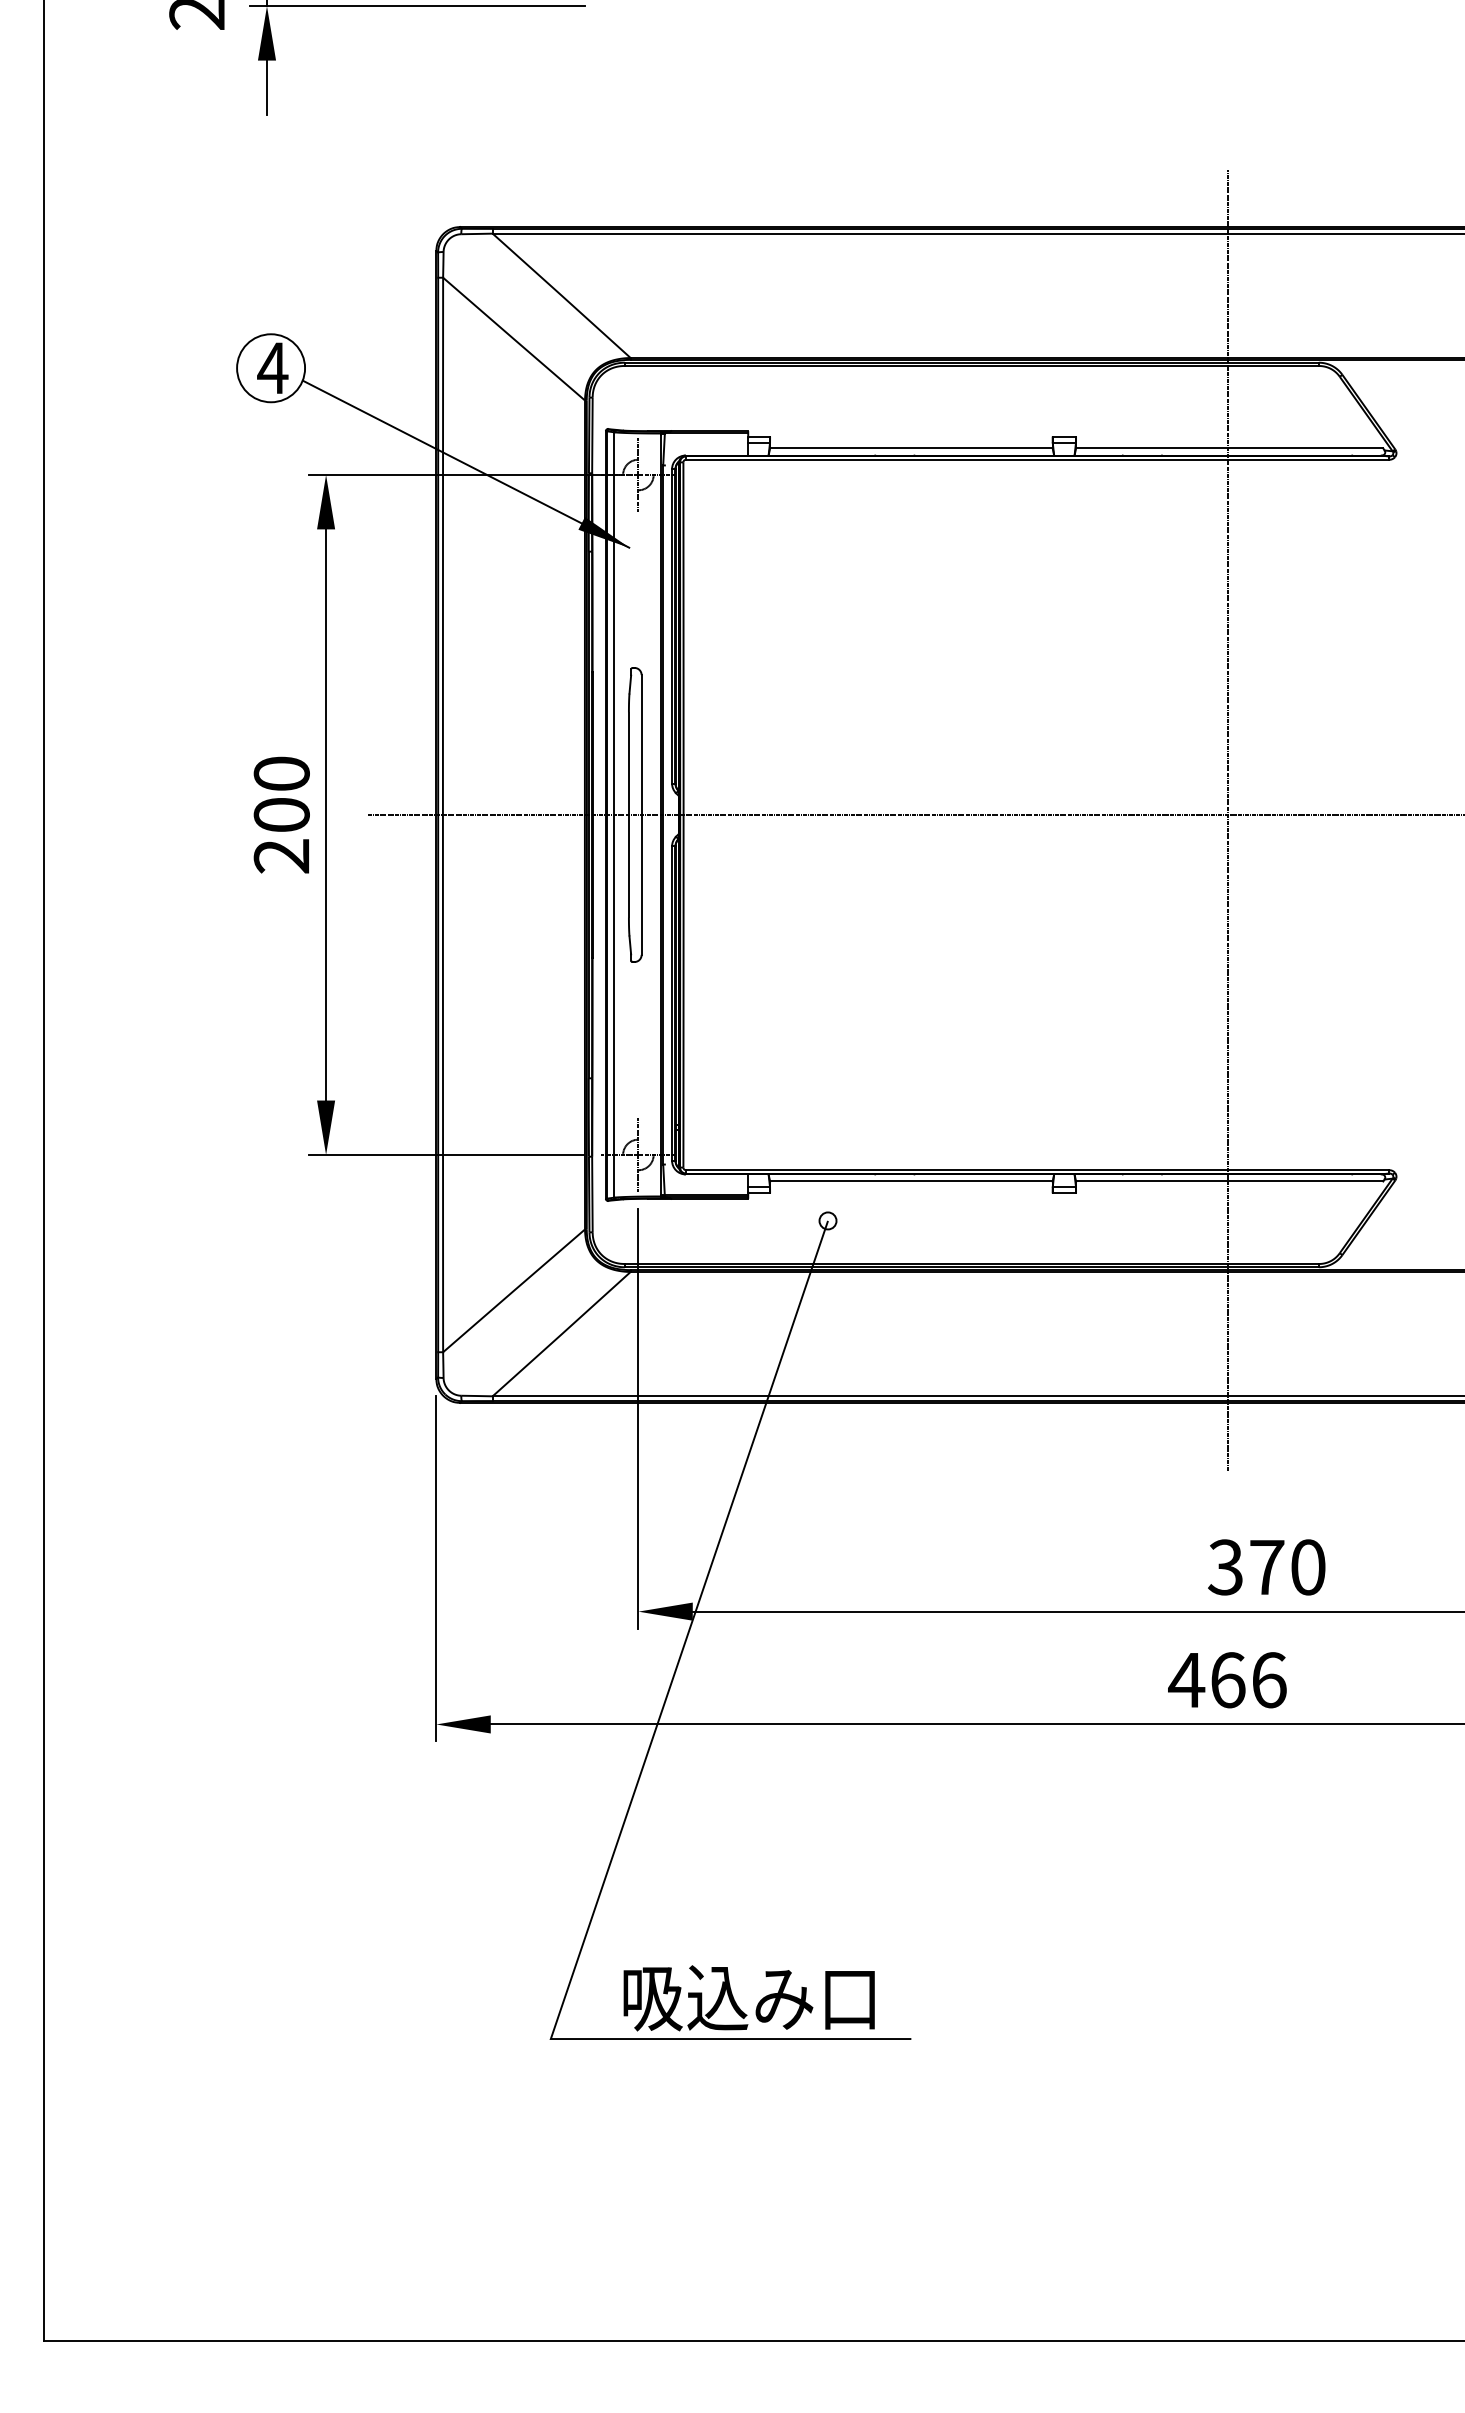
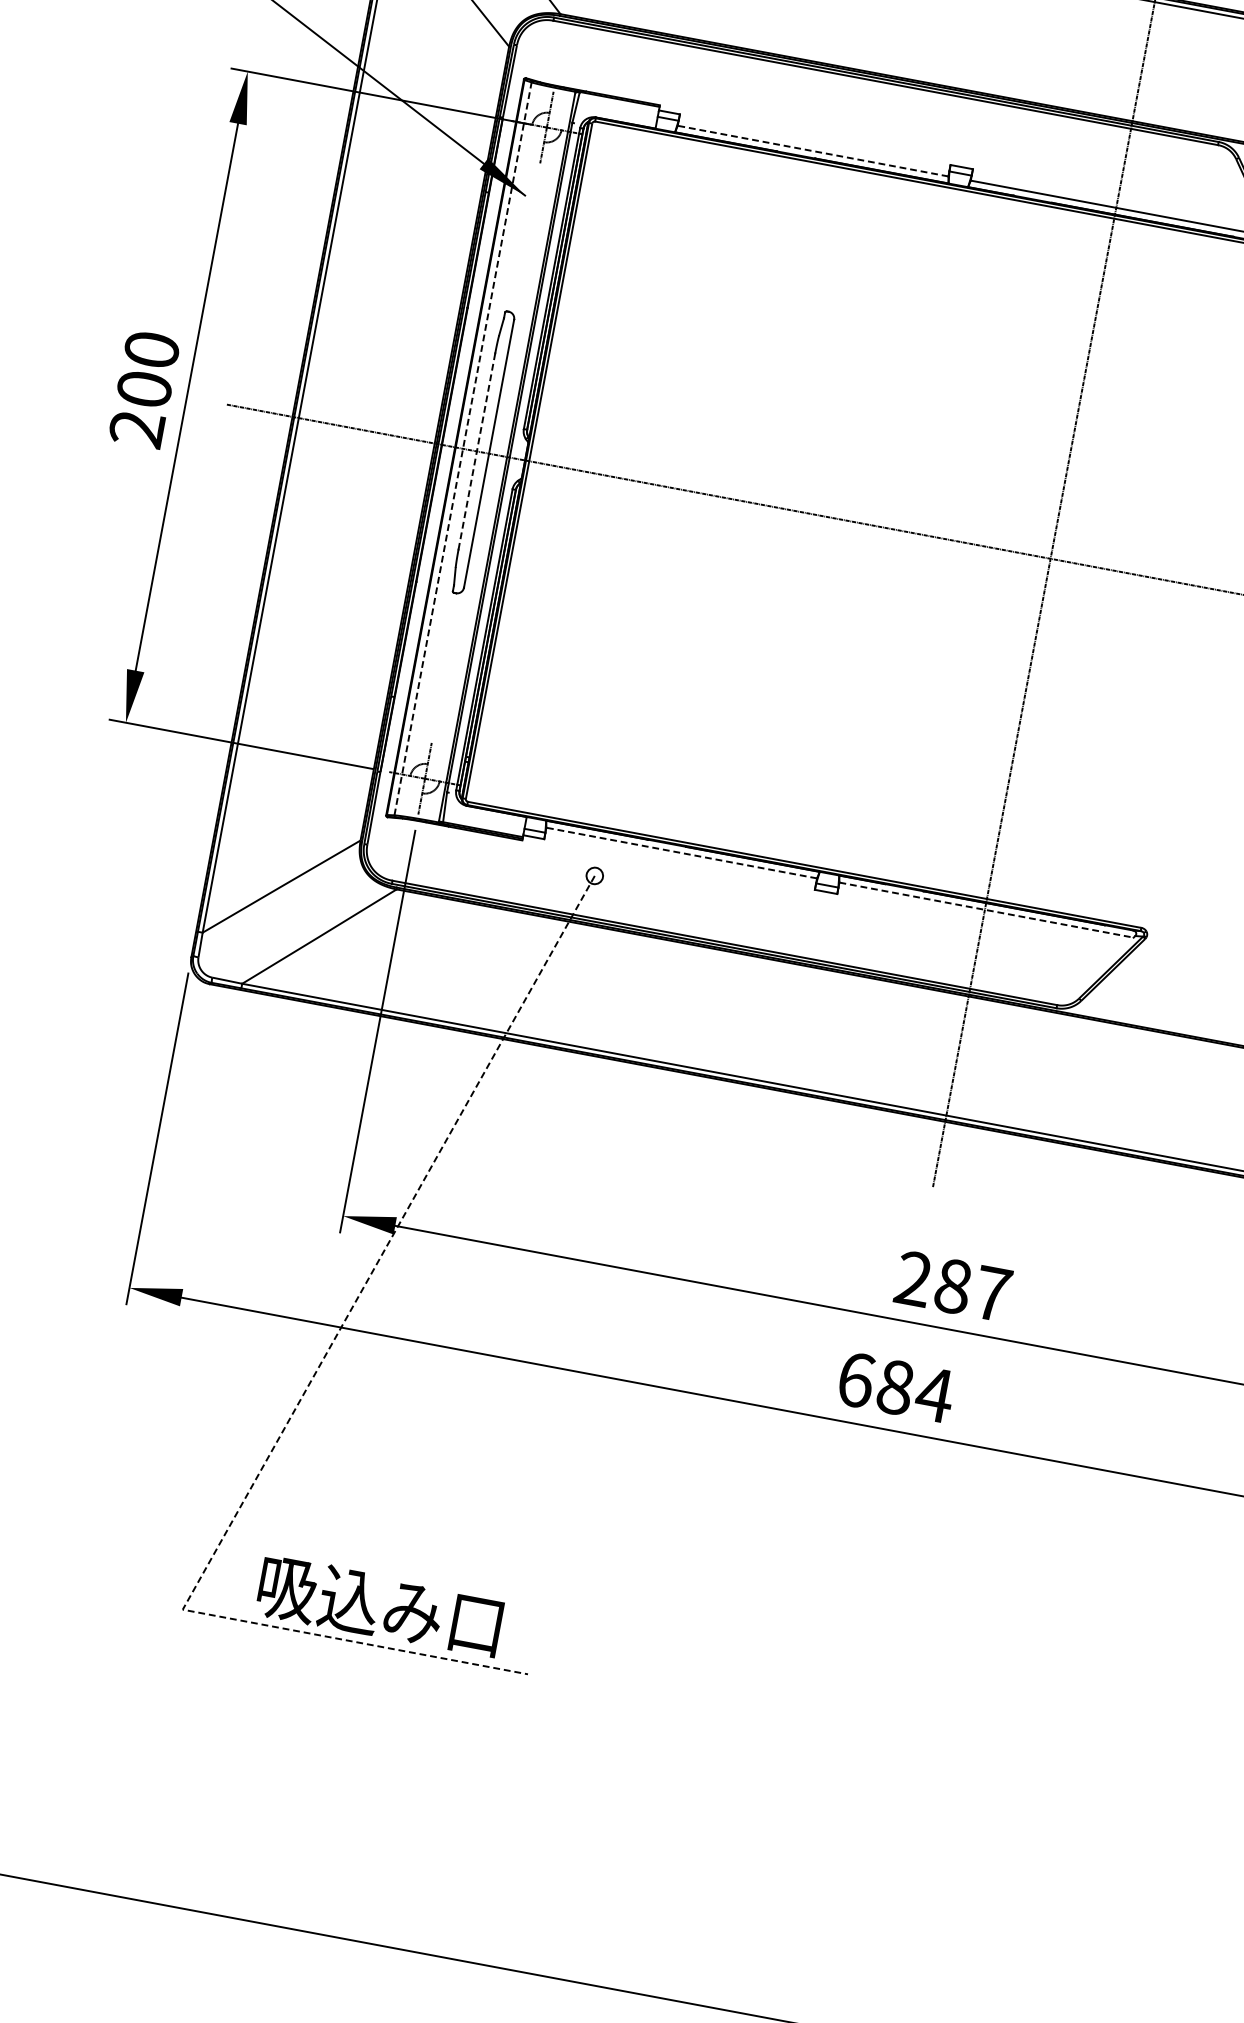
line: (910, 448) -> (812, 150), solid -> dashed
line: (614, 814) -> (463, 448), solid -> dashed
line: (628, 815) -> (476, 451), solid -> dashed
line: (910, 1181) -> (680, 852), solid -> dashed
line: (1229, 1181) -> (986, 910), solid -> dashed
text: (1266, 1567) -> (952, 1286), 370 -> 287
text: (1227, 1680) -> (895, 1387), 466 -> 684
line: (631, 1801) -> (302, 1396), solid -> dashed

